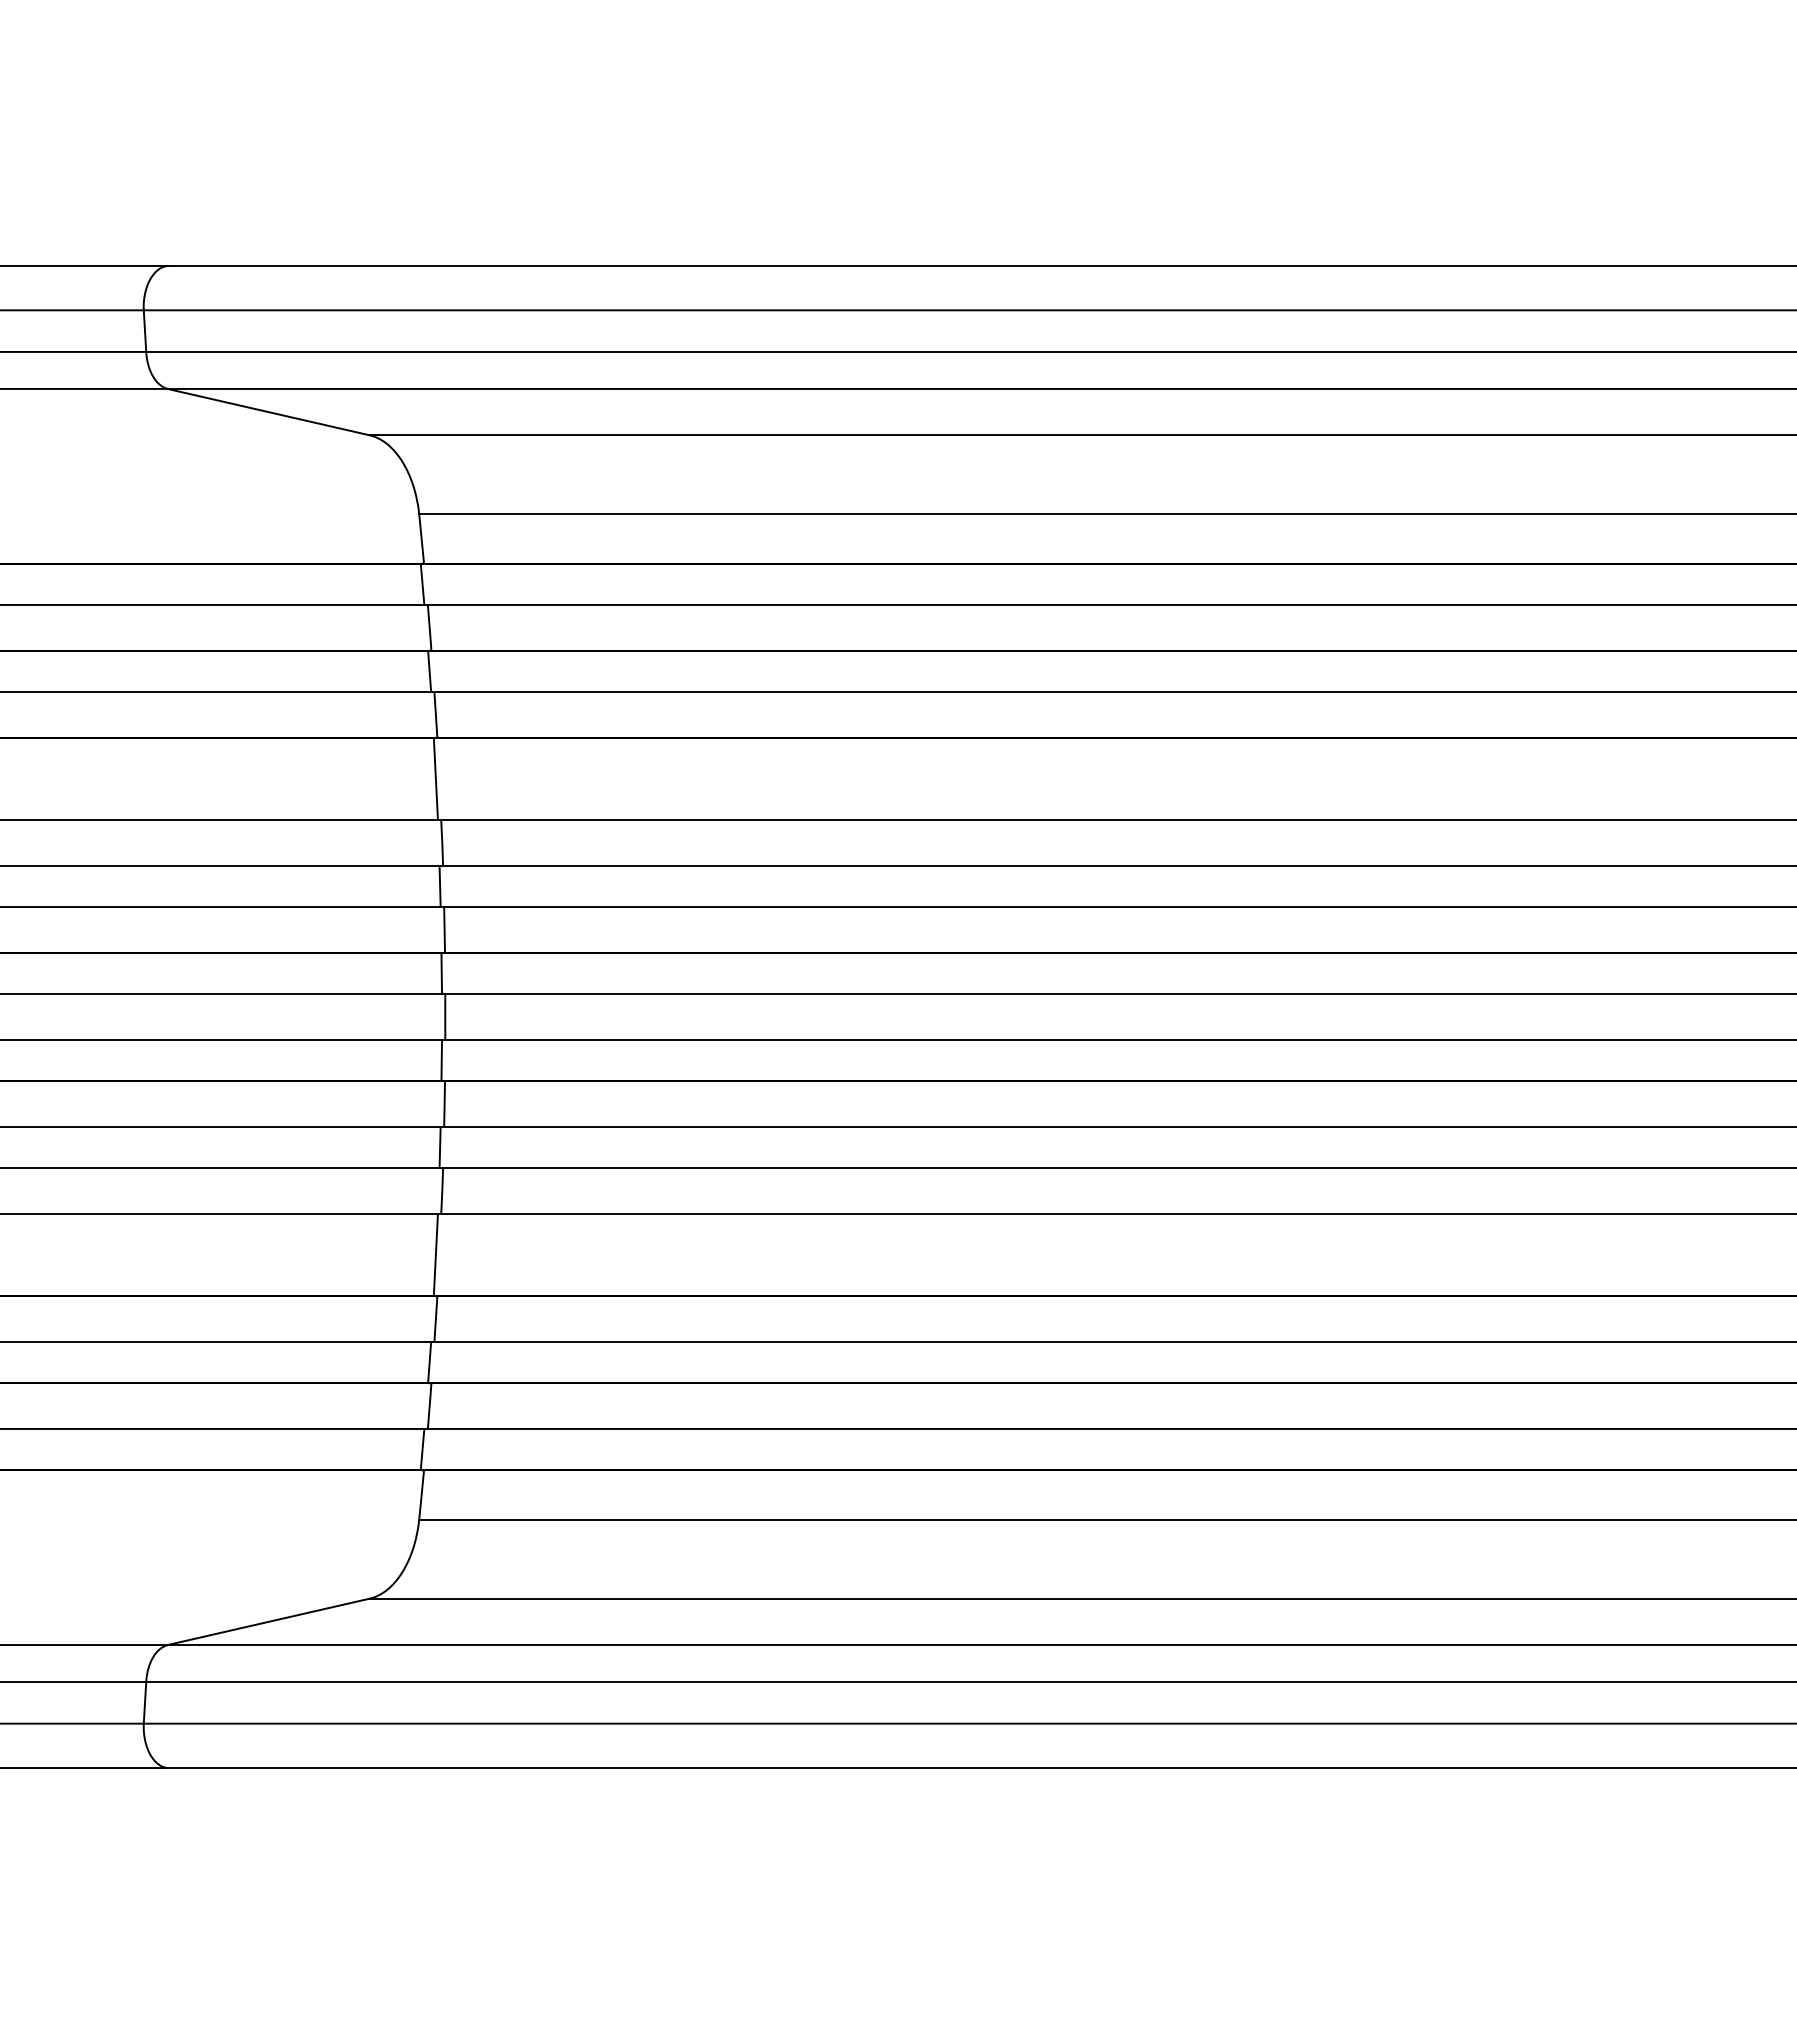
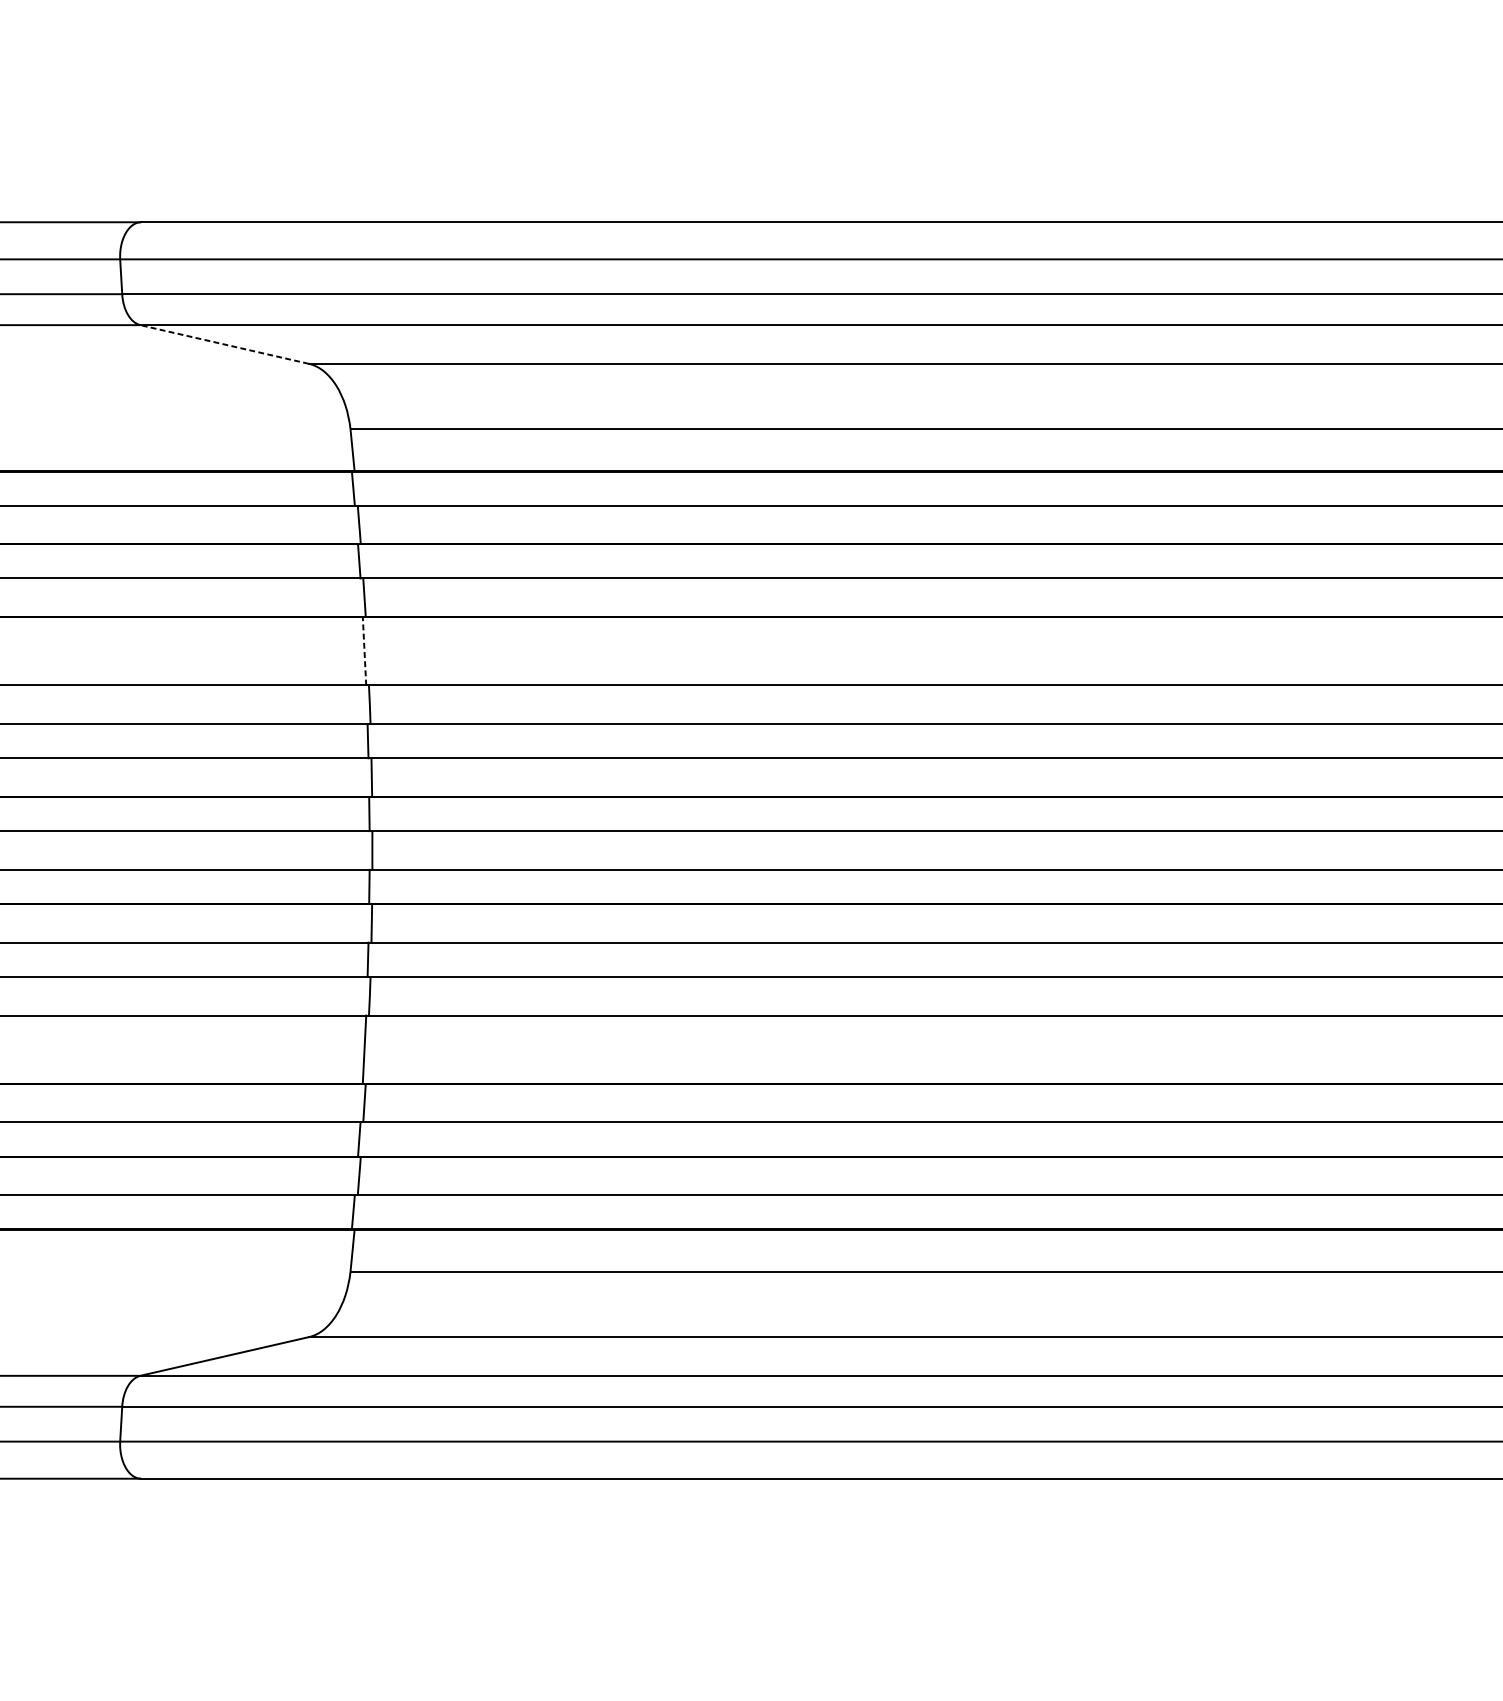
line: (268, 411) -> (224, 343), solid -> dashed
line: (435, 778) -> (364, 650), solid -> dashed

